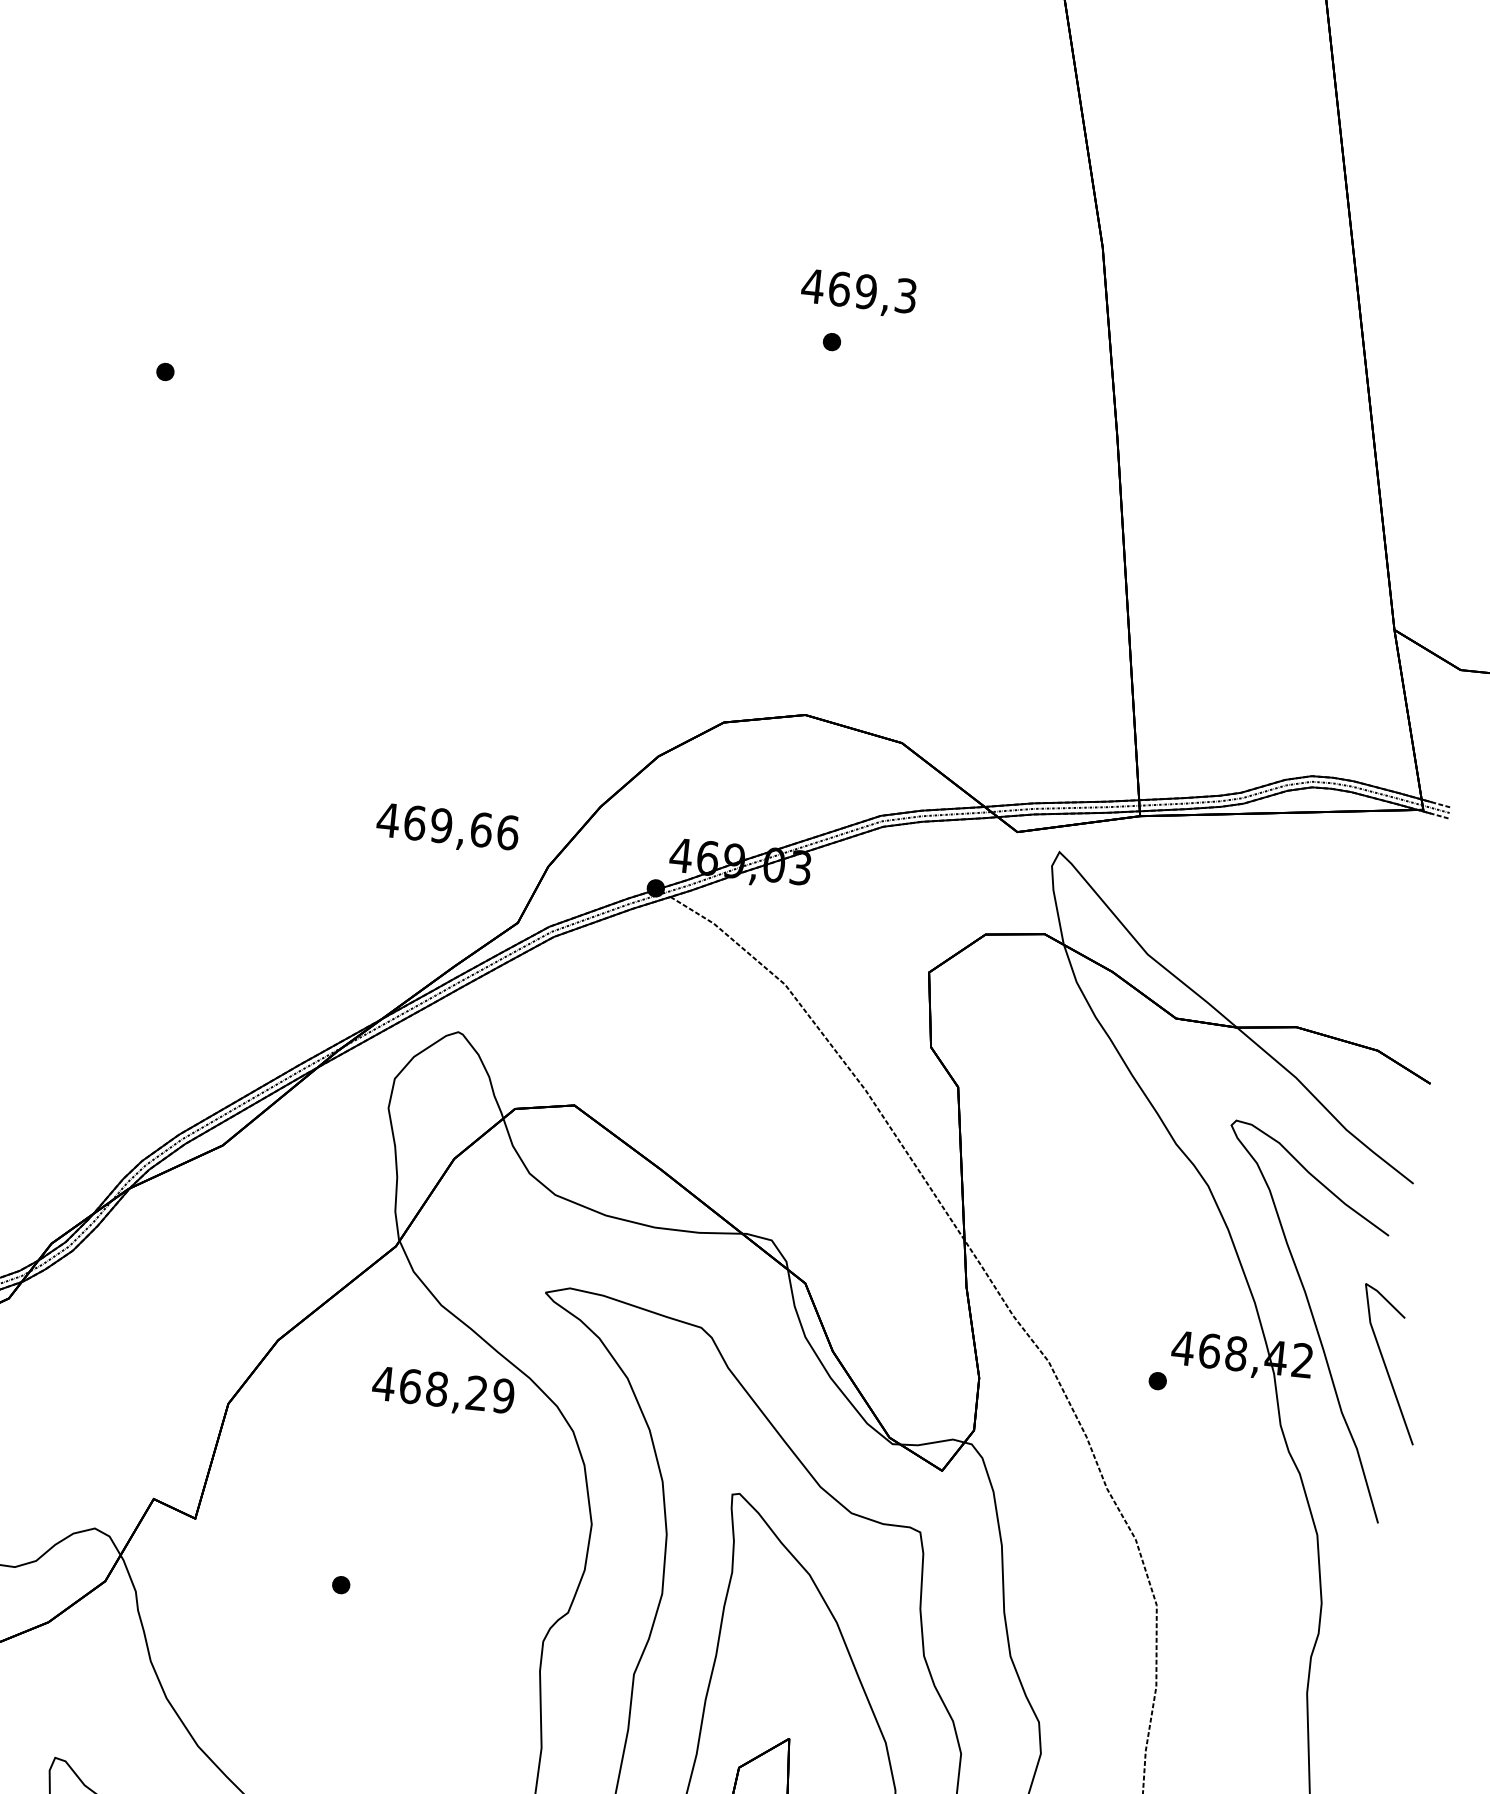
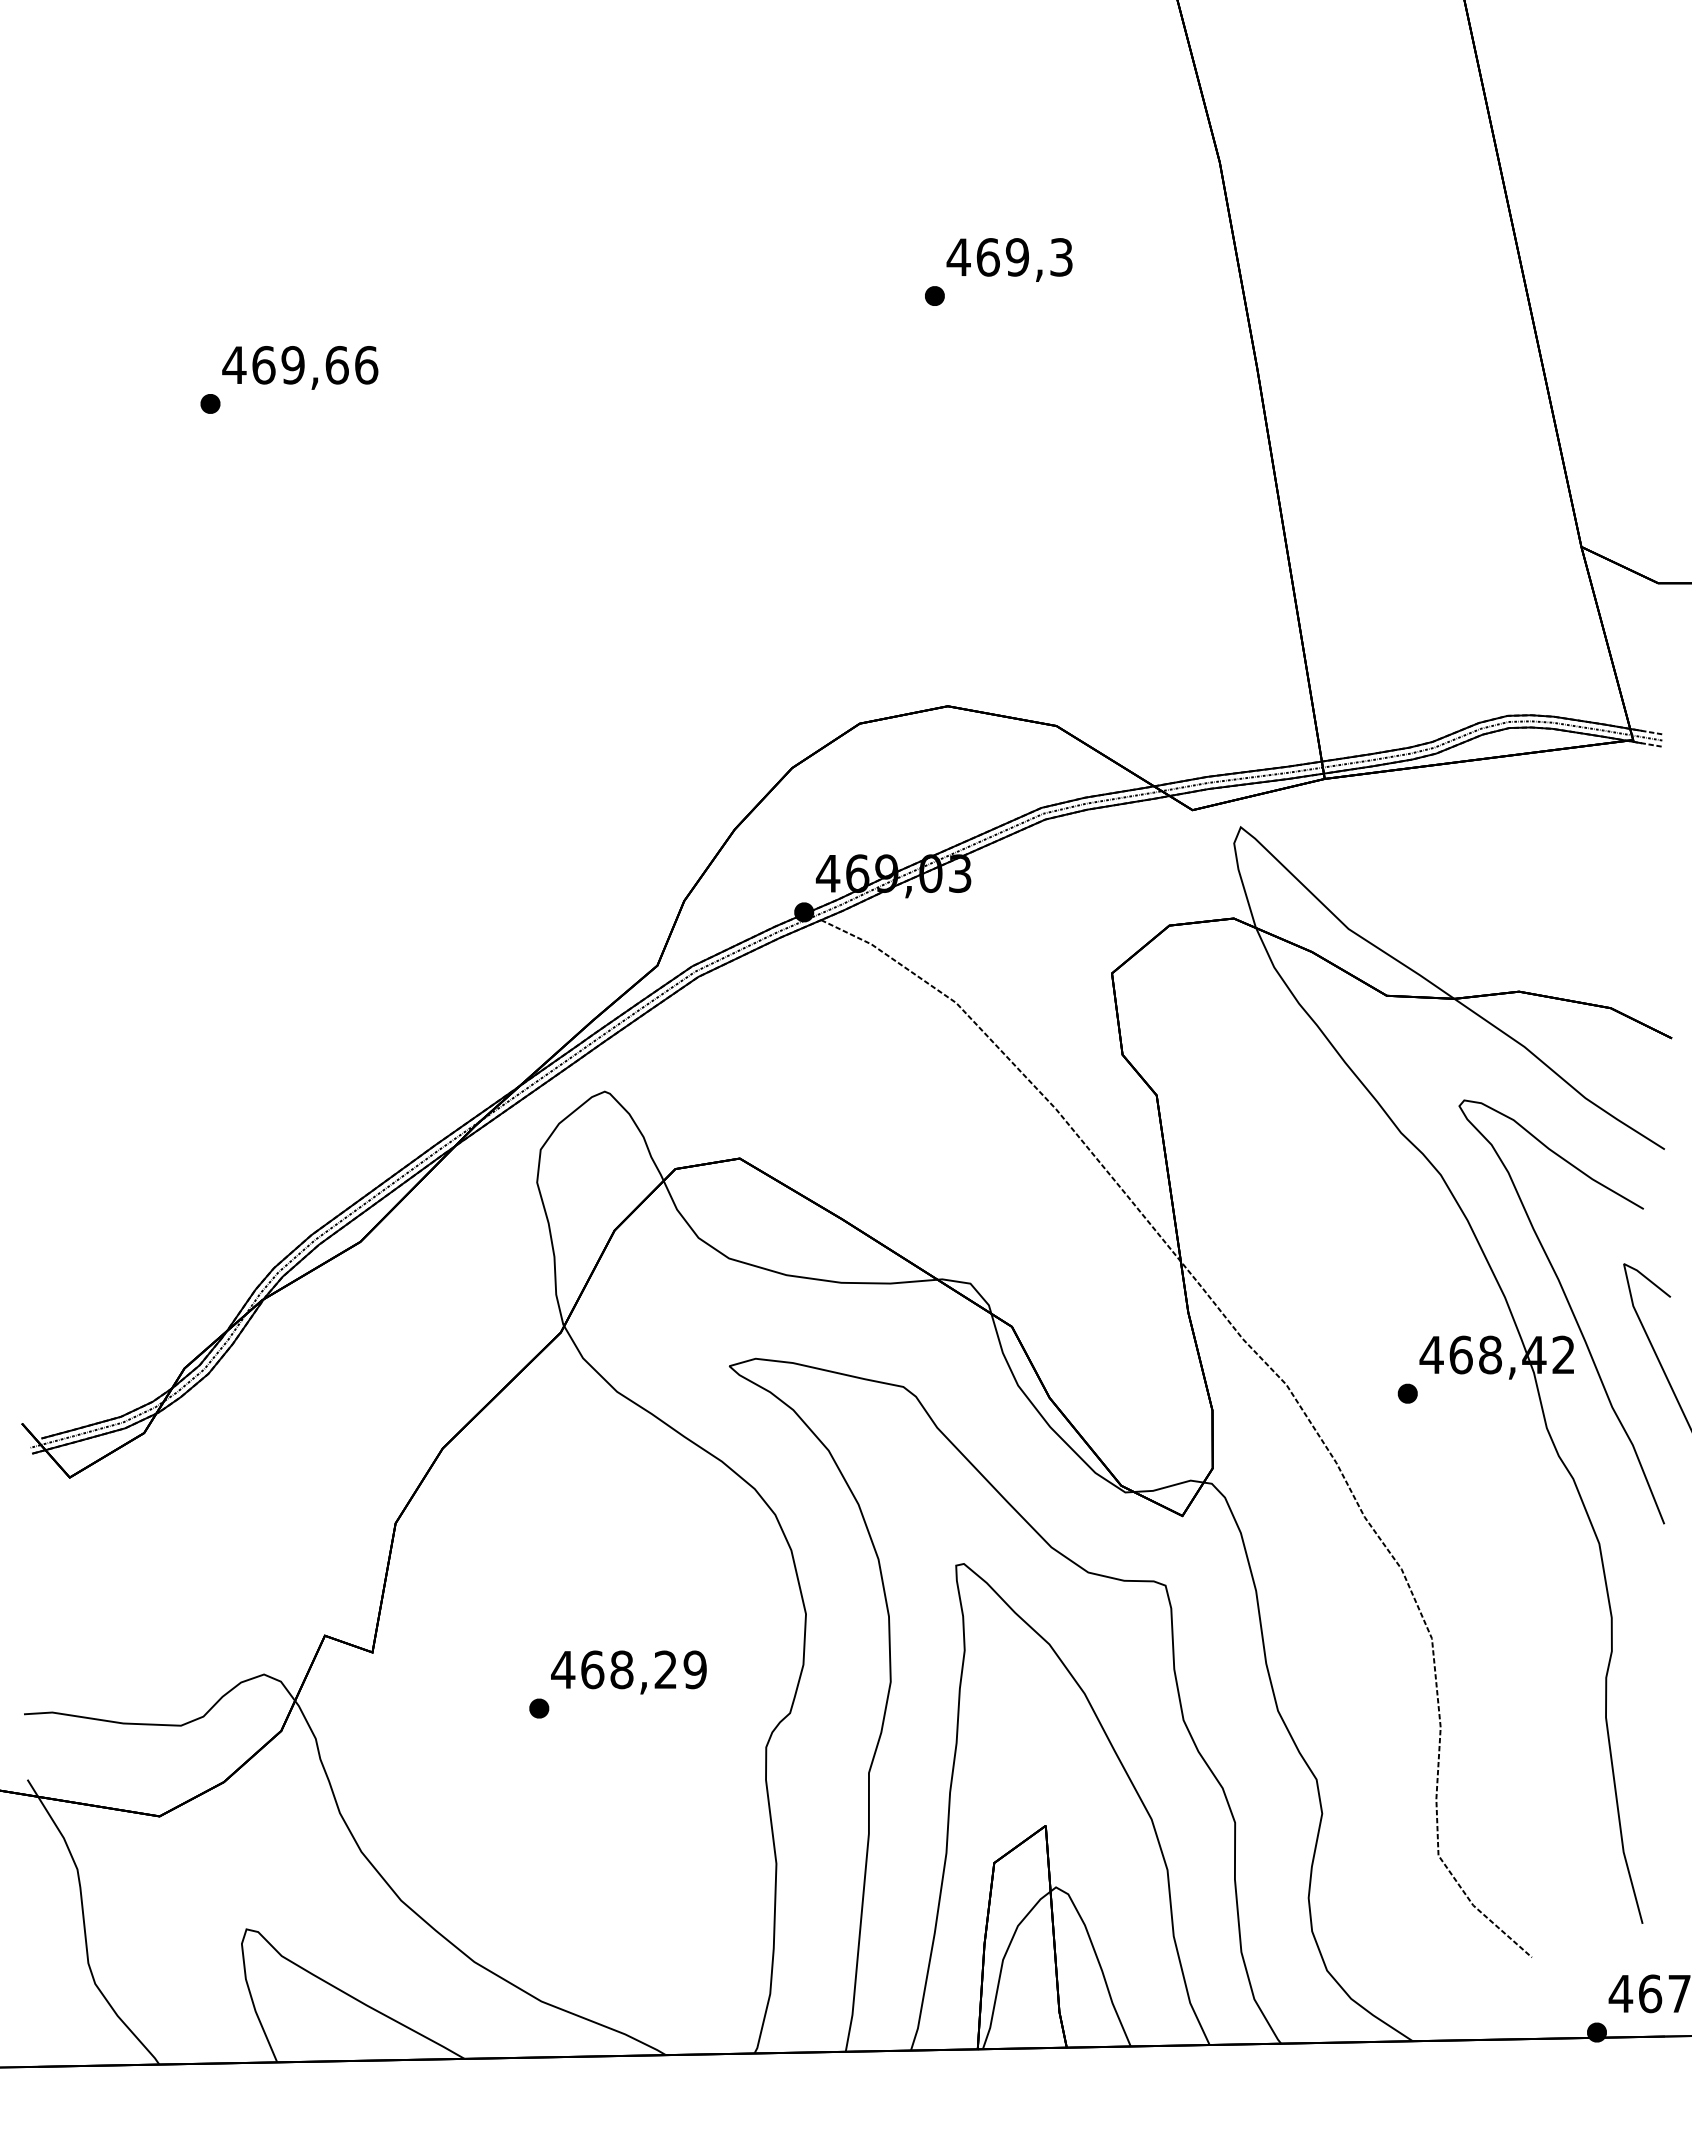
text: (858, 293) -> (1009, 259), moved
text: (447, 828) -> (300, 367), moved
text: (442, 1392) -> (628, 1672), moved

